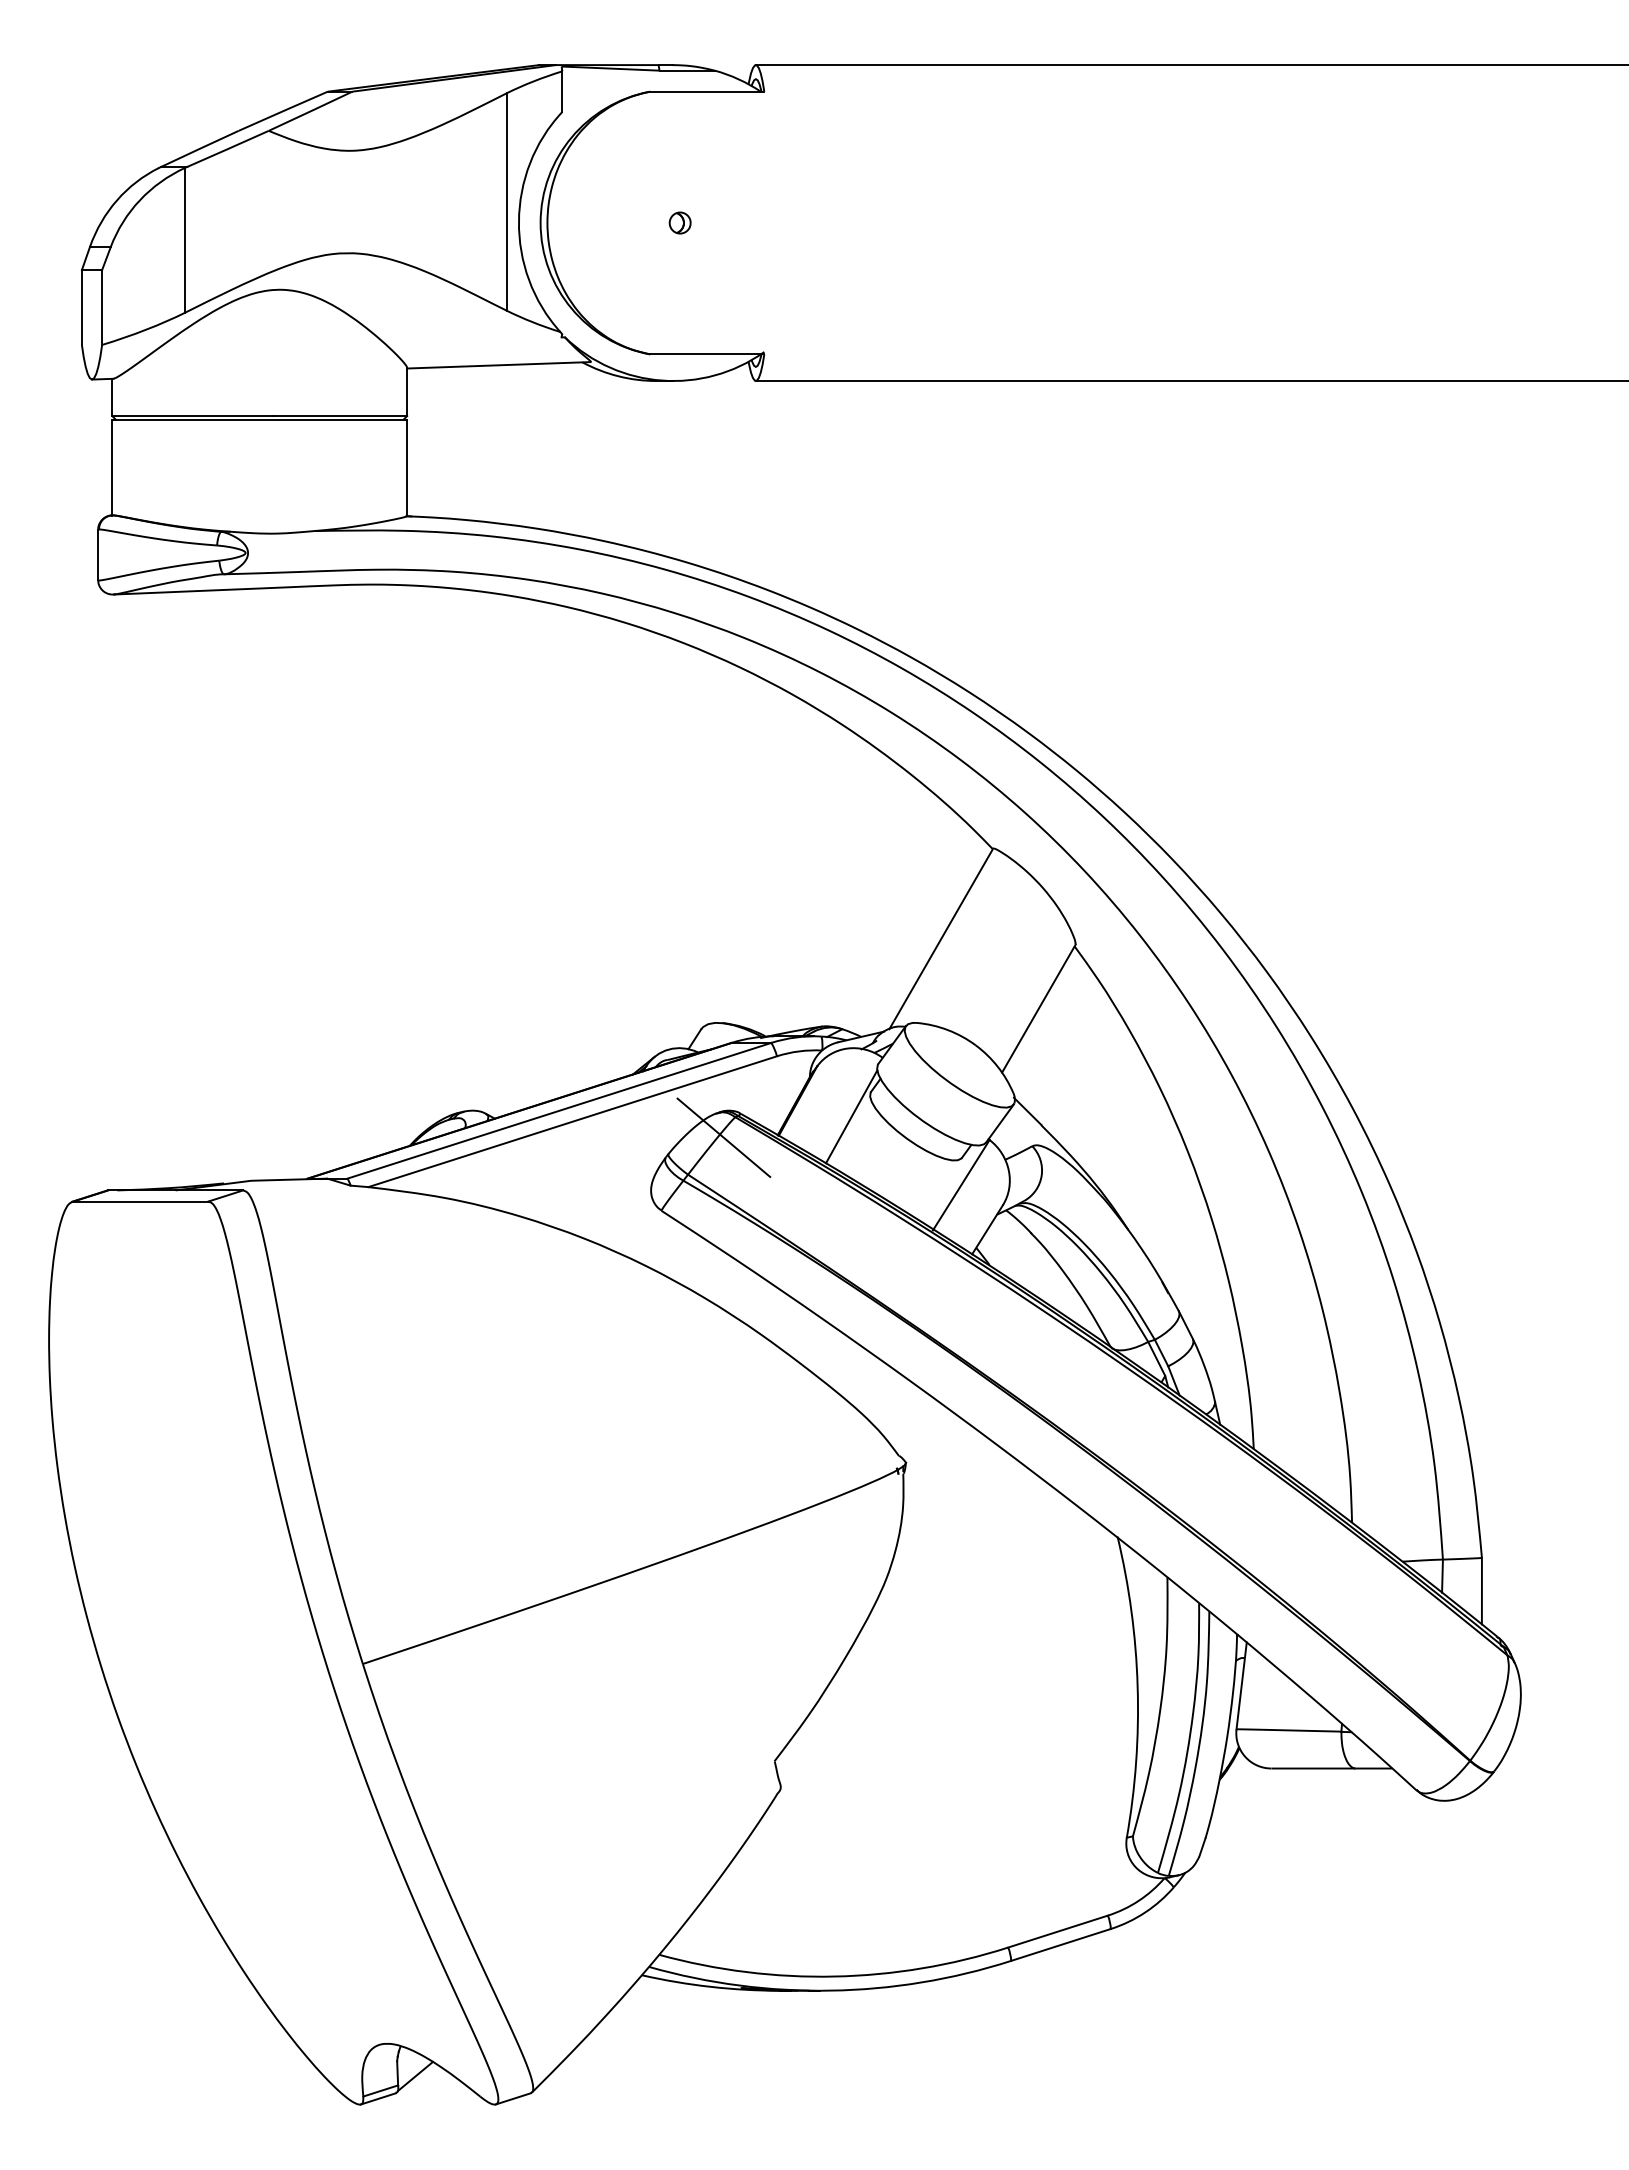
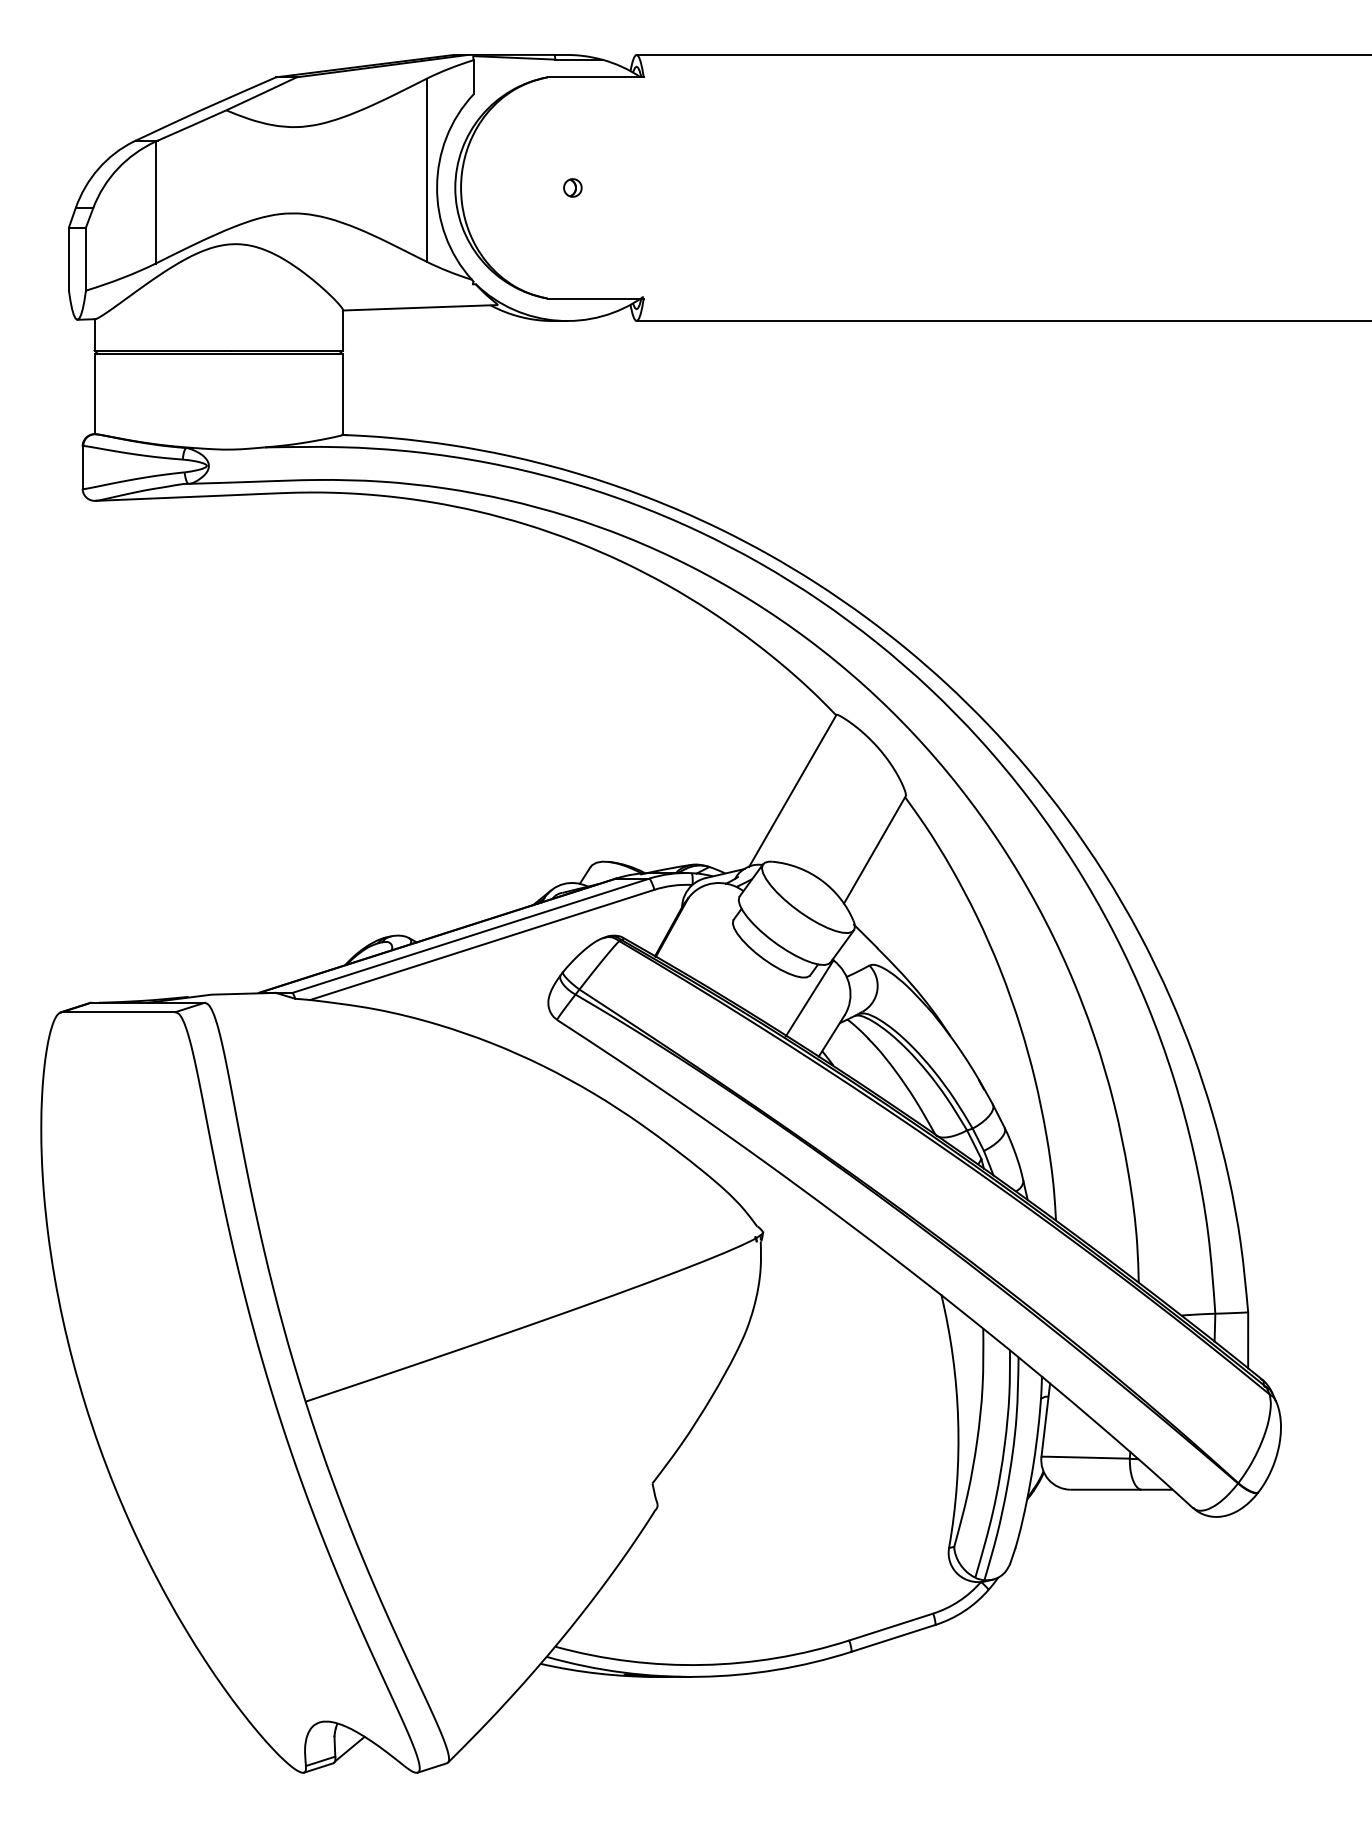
line: (851, 1116) -> (717, 940), removed
line: (723, 1137) -> (609, 958), removed

